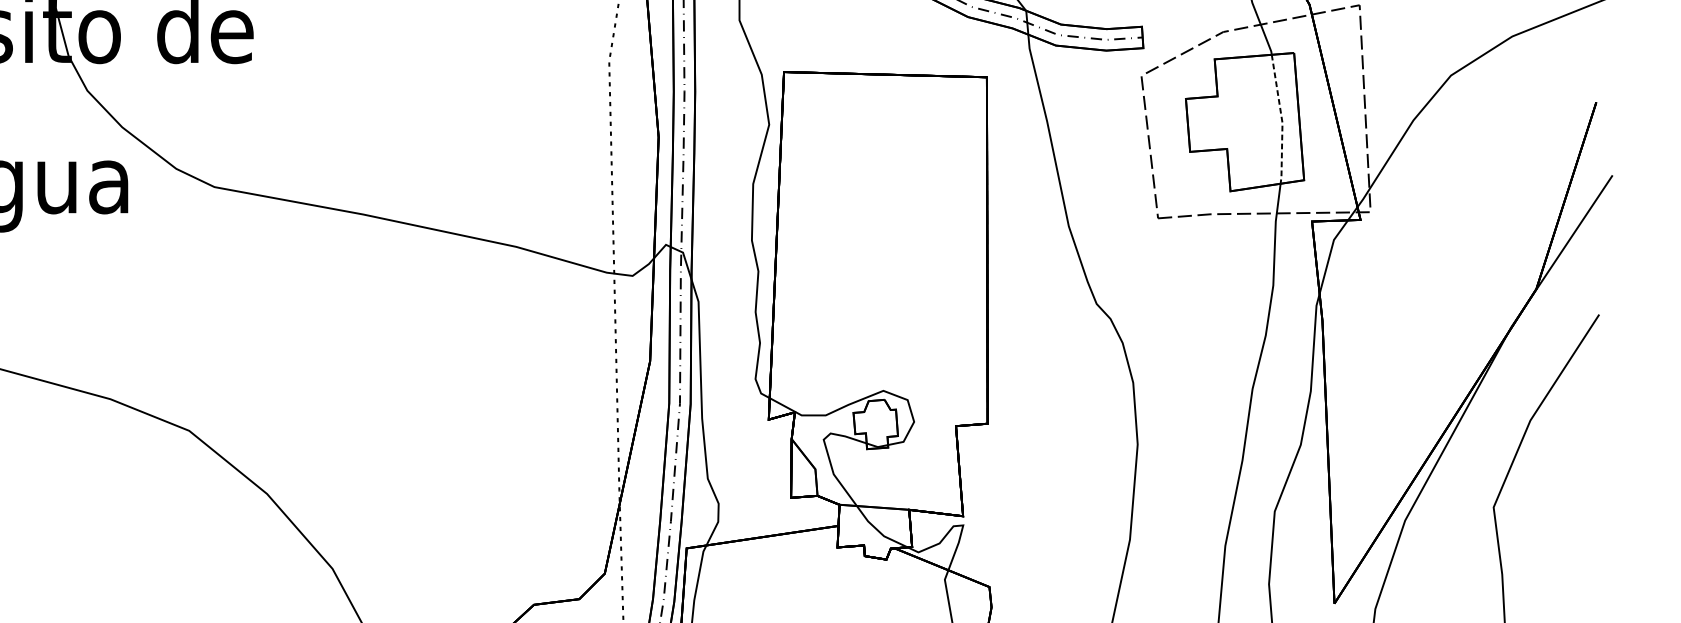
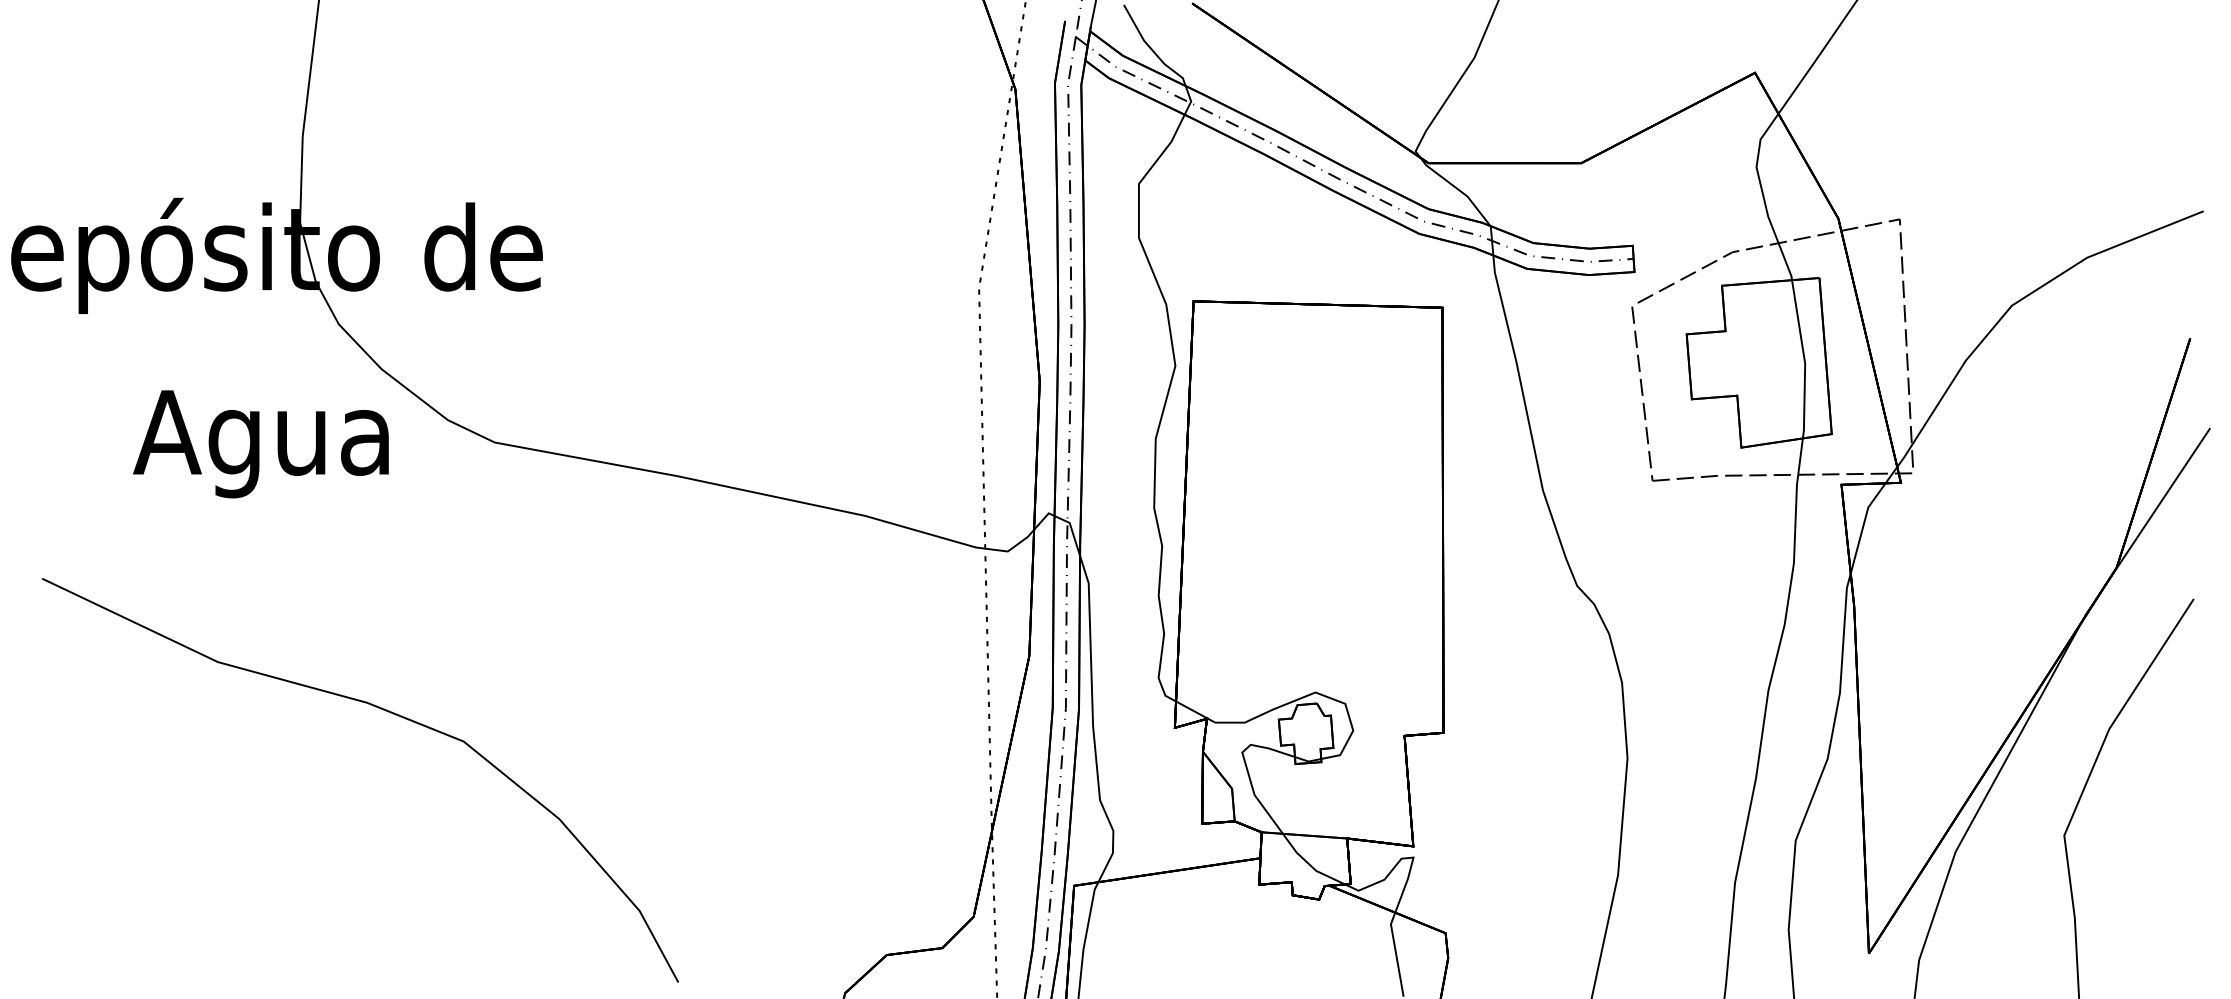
line: (1281, 120) -> (1804, 360), dashed -> solid

